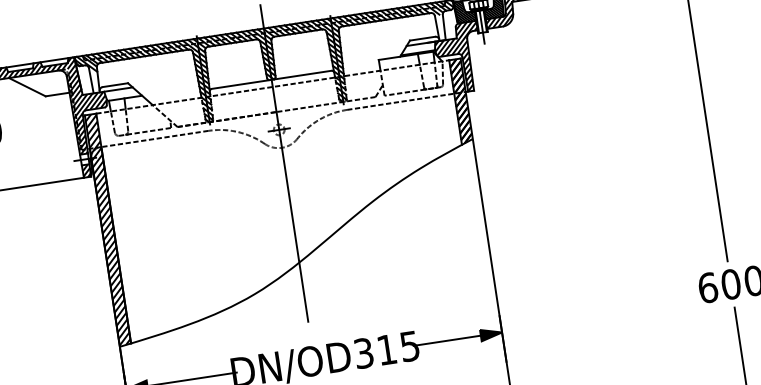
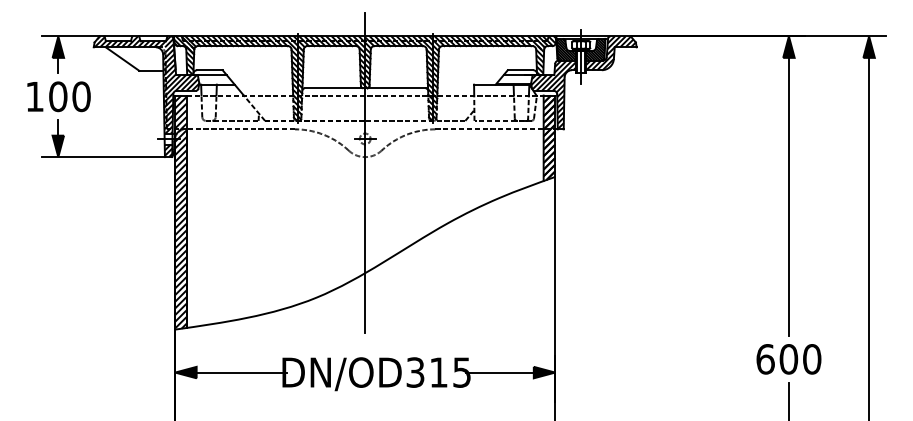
hatch: (440, 26) -> (540, 60), added
hatch: (94, 78) -> (190, 60), added

